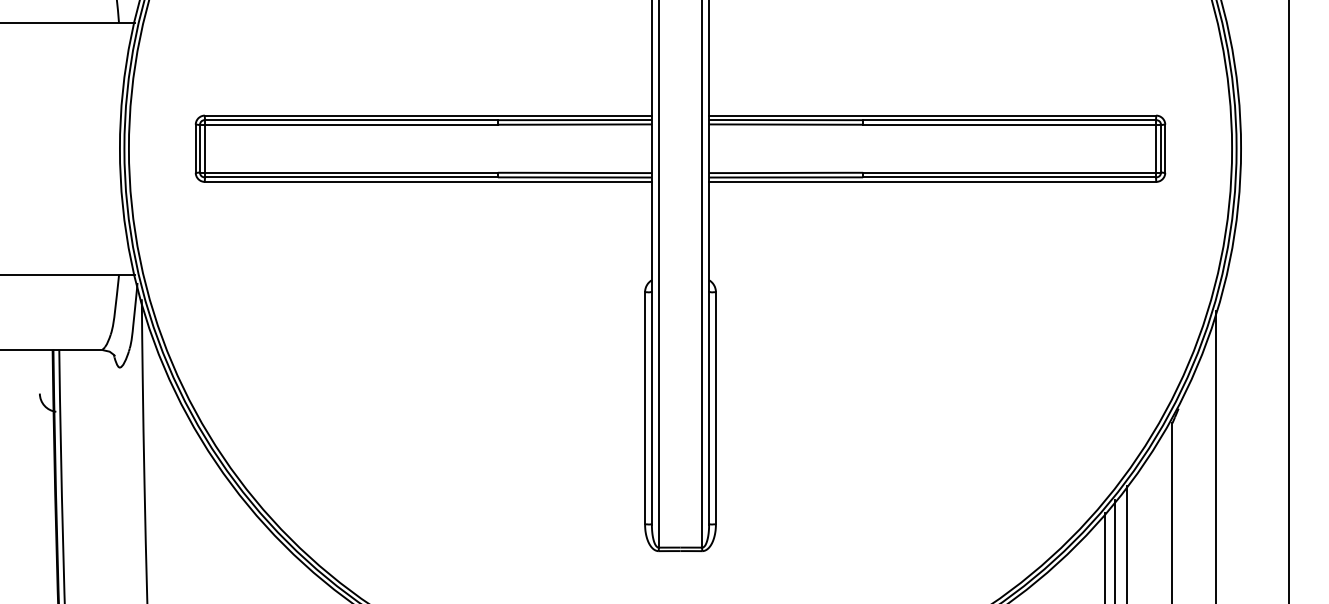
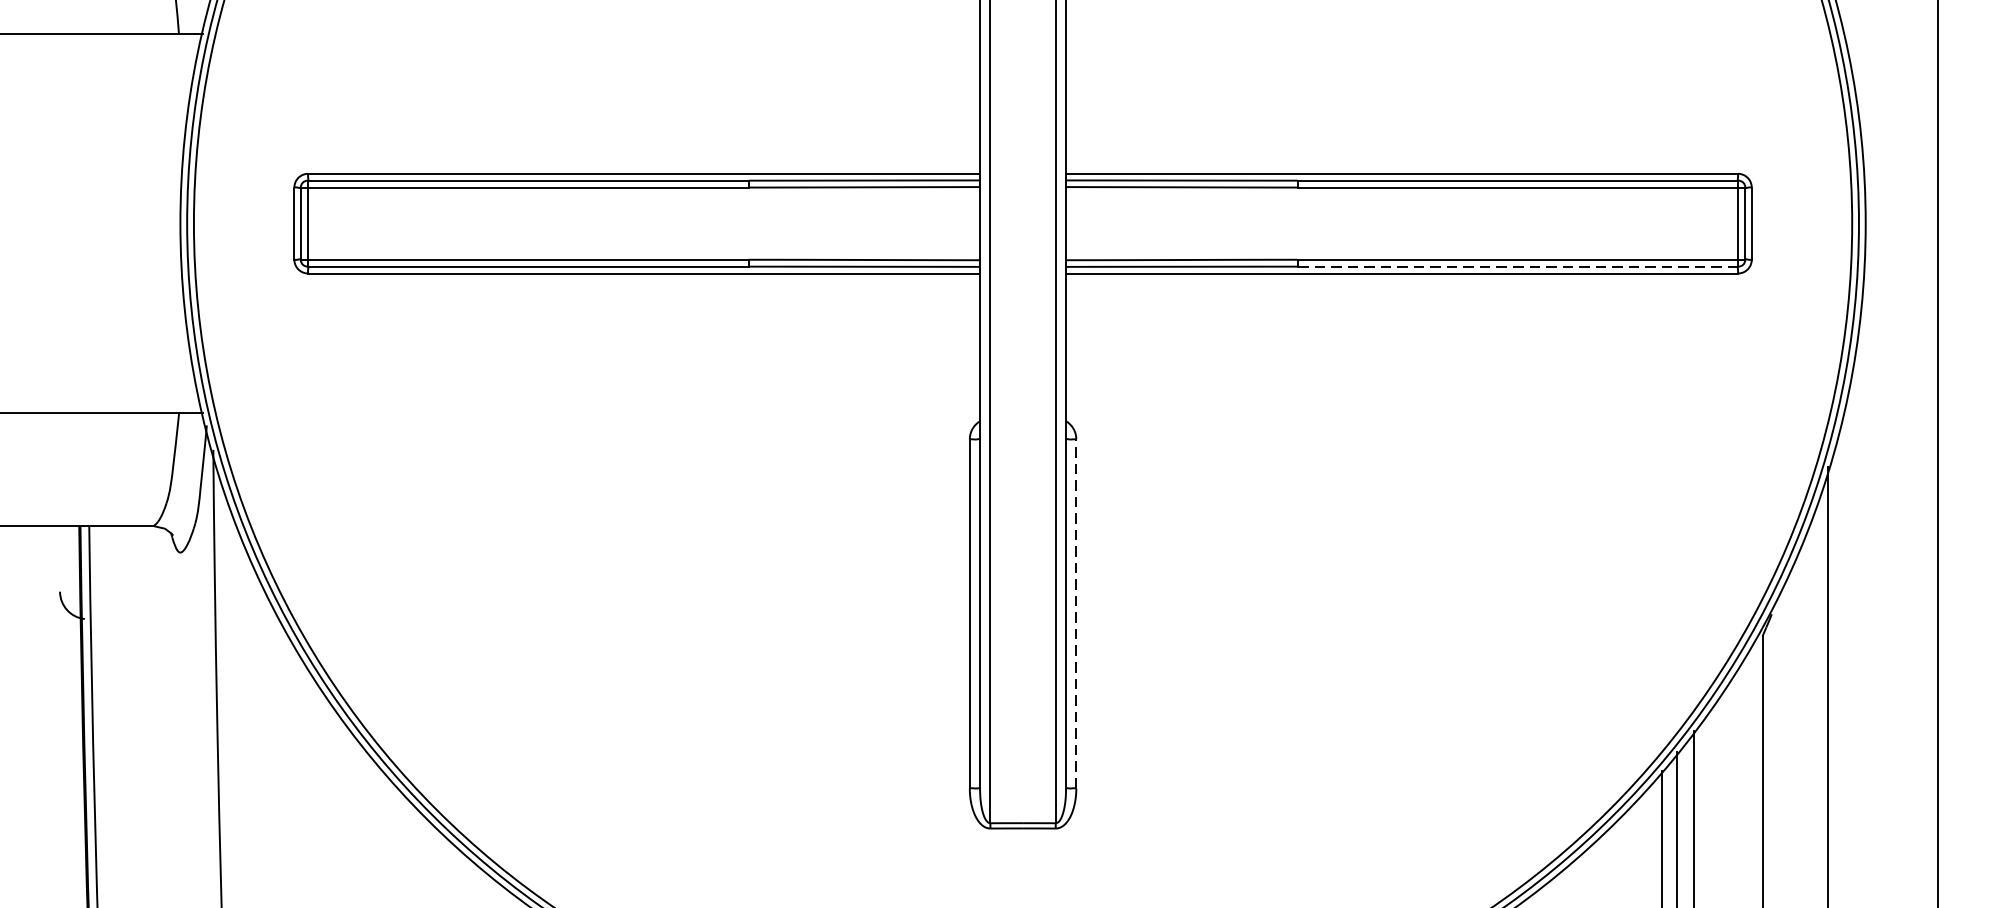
line: (1009, 177) -> (1517, 266), solid -> dashed
line: (715, 407) -> (1075, 612), solid -> dashed

